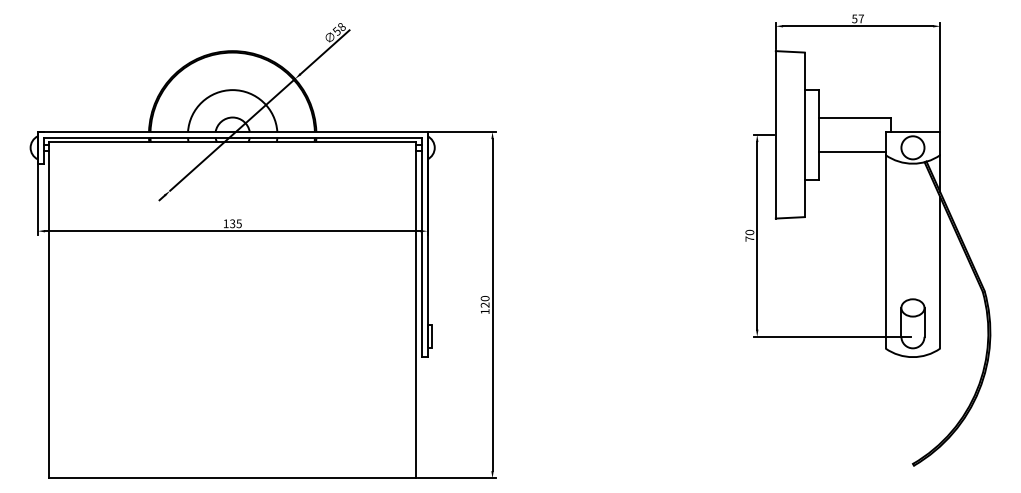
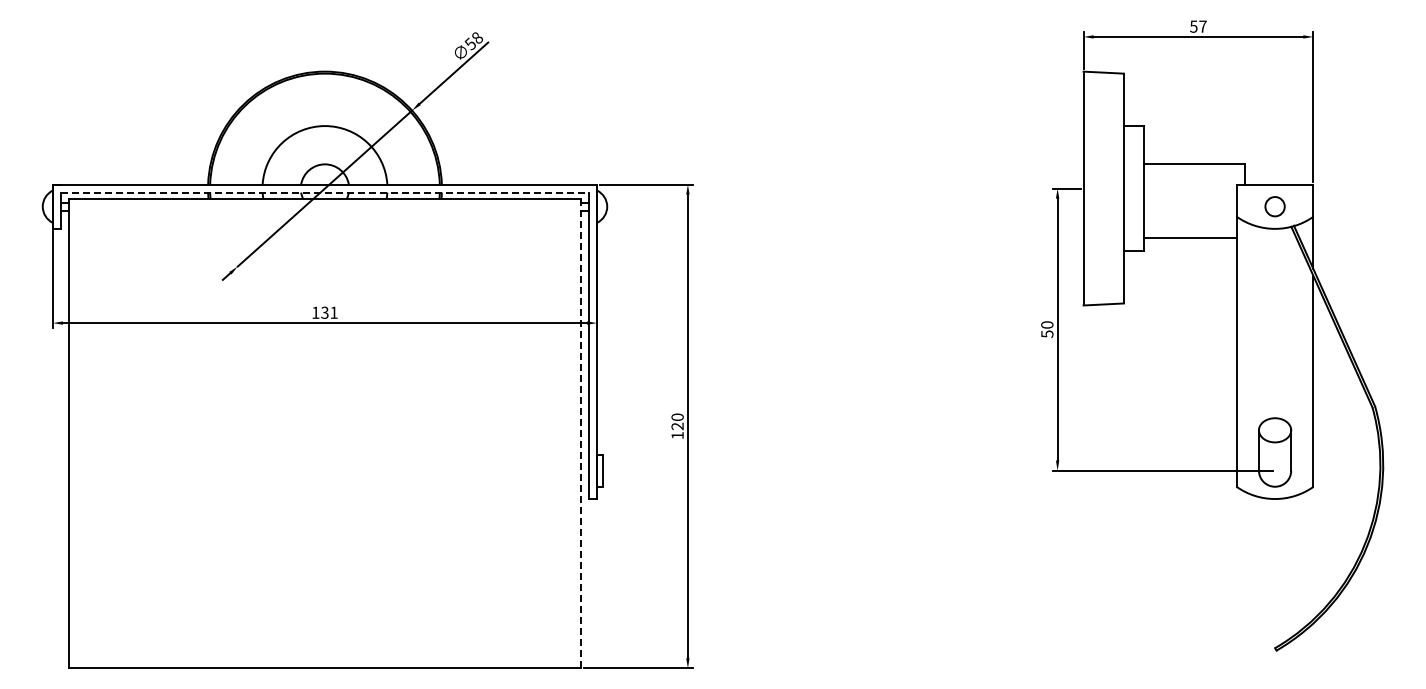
line: (233, 137) -> (325, 192), solid -> dashed
circle: (912, 147) -> (1274, 206), size x0.6
line: (852, 151) -> (1190, 237), moved
text: (238, 223) -> (333, 312), 135 -> 131
text: (750, 238) -> (1047, 333), 70 -> 50
line: (416, 310) -> (581, 433), solid -> dashed

